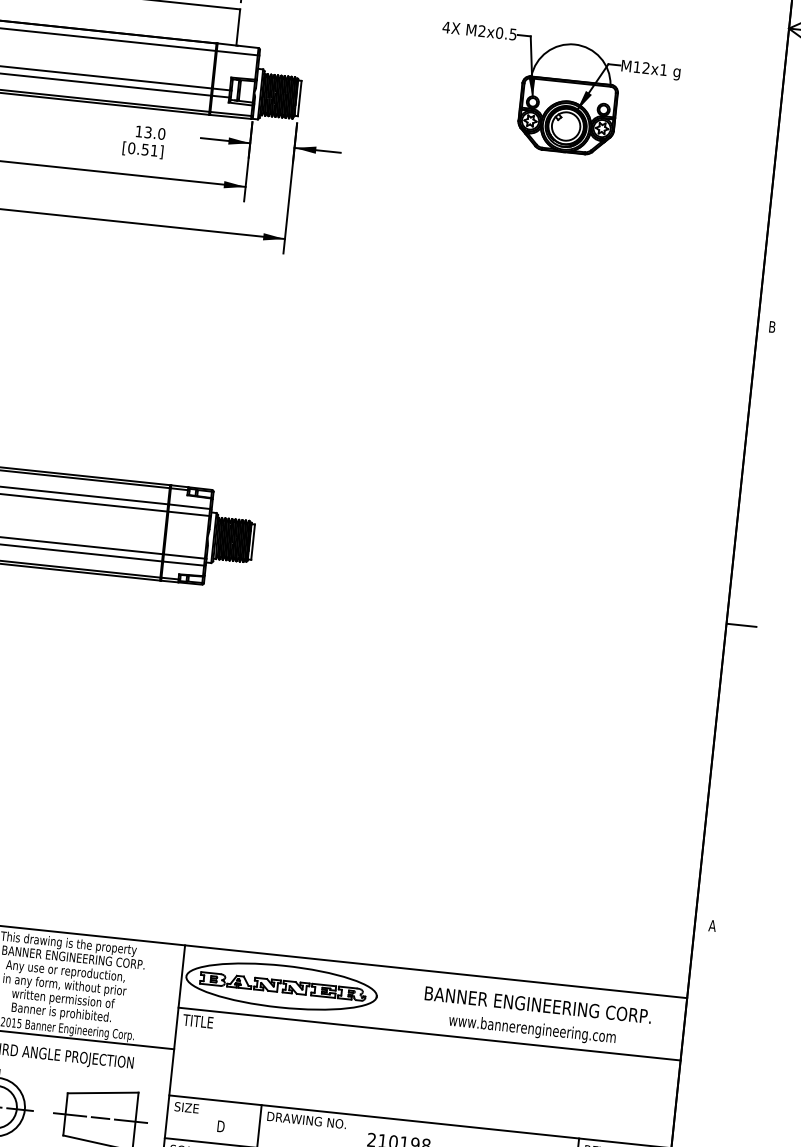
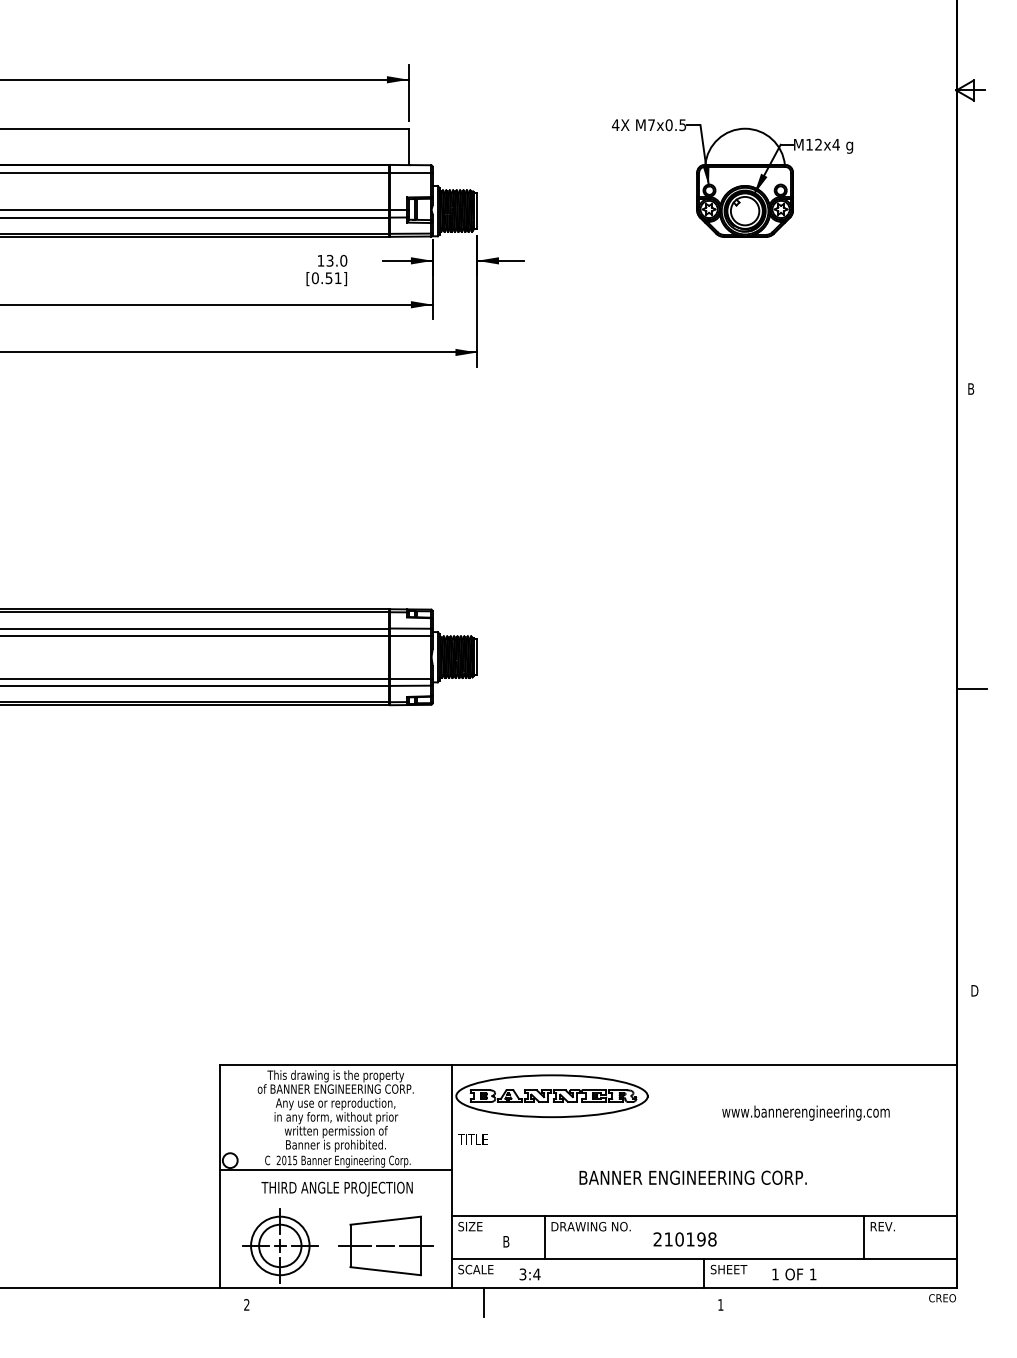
text: (482, 30) -> (651, 124), M2x0.5 -> M7x0.5
text: (663, 69) -> (835, 144), M12x1 -> M12x4
text: (712, 925) -> (974, 990), A -> D
text: (537, 1004) -> (692, 1177), moved
line: (428, 1034) -> (703, 1128), removed
text: (221, 1126) -> (506, 1241), D -> B

